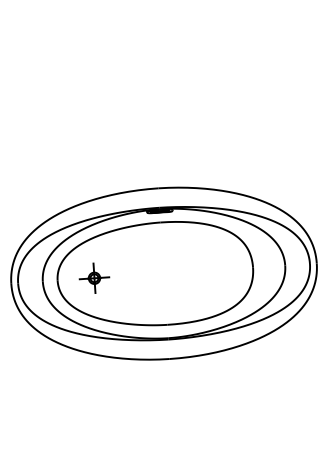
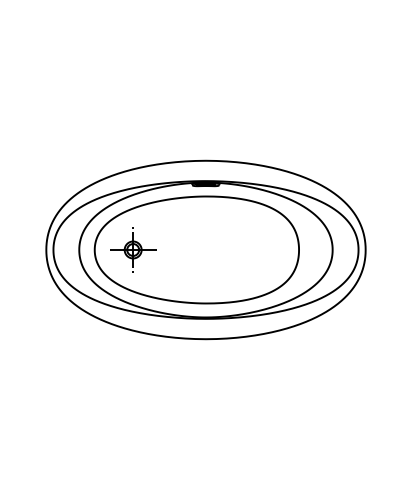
part: (94, 277) -> (133, 249), size x1.43

